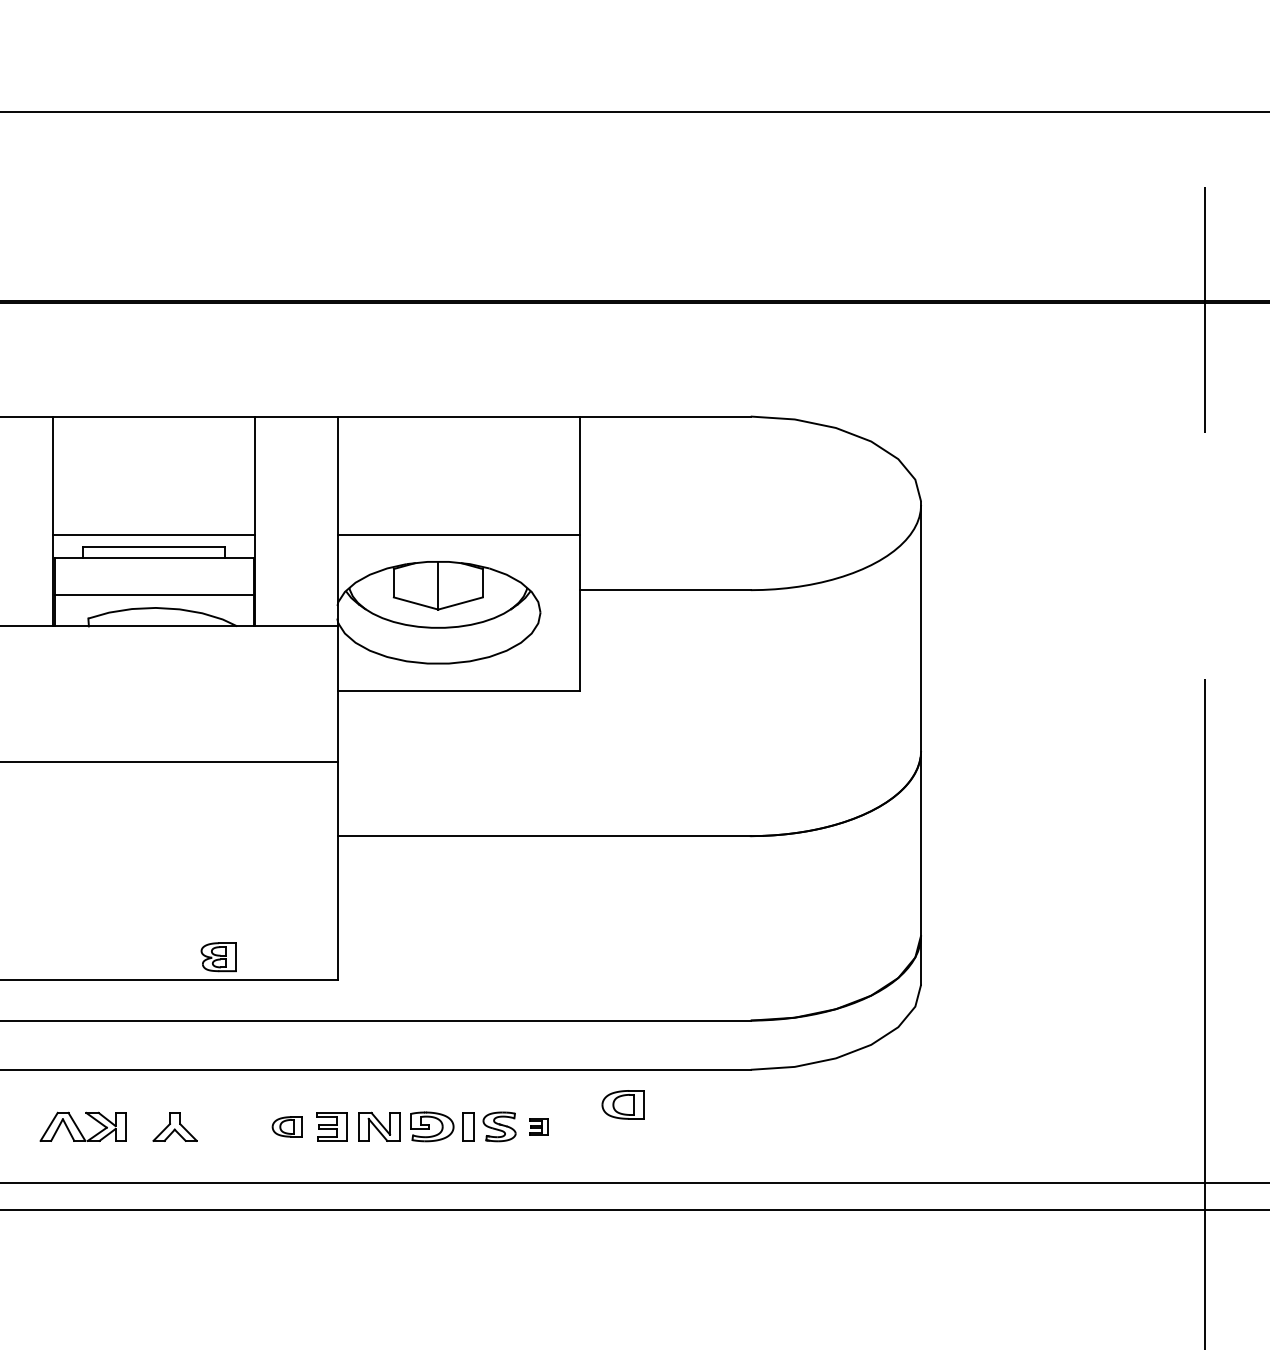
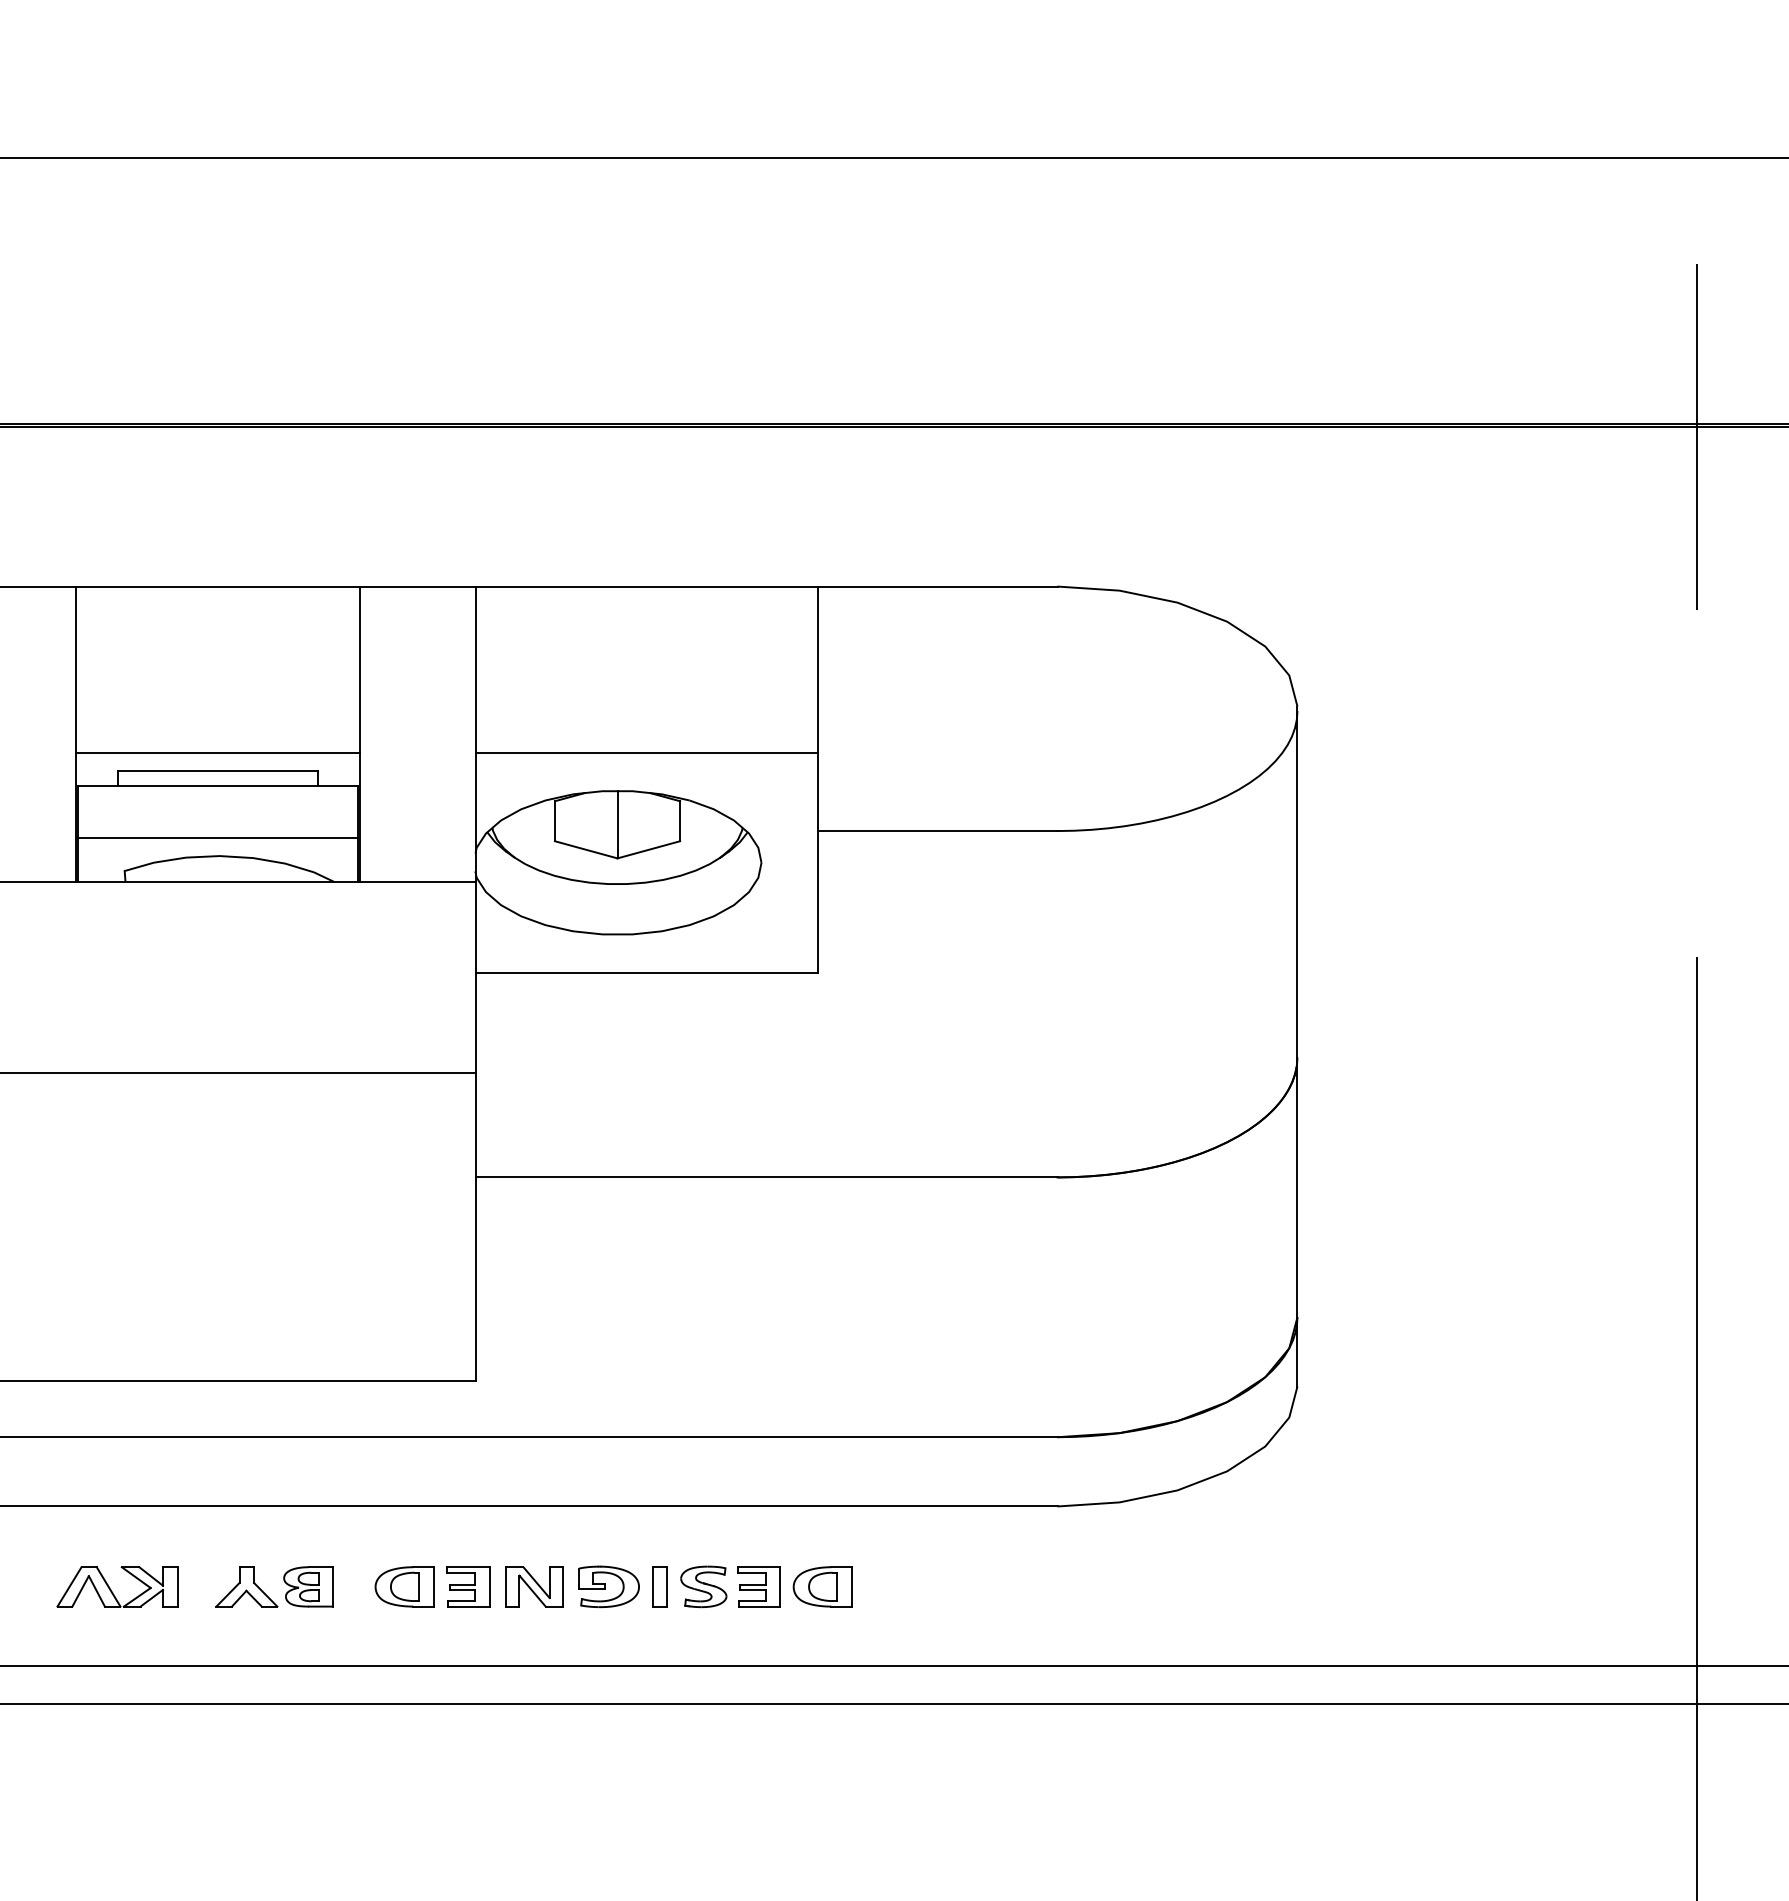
part: (218, 956) -> (308, 1586), moved
part: (622, 1104) -> (822, 1586), moved
part: (287, 1126) -> (404, 1586), size x1.43
part: (538, 1126) -> (758, 1586), size x1.67

